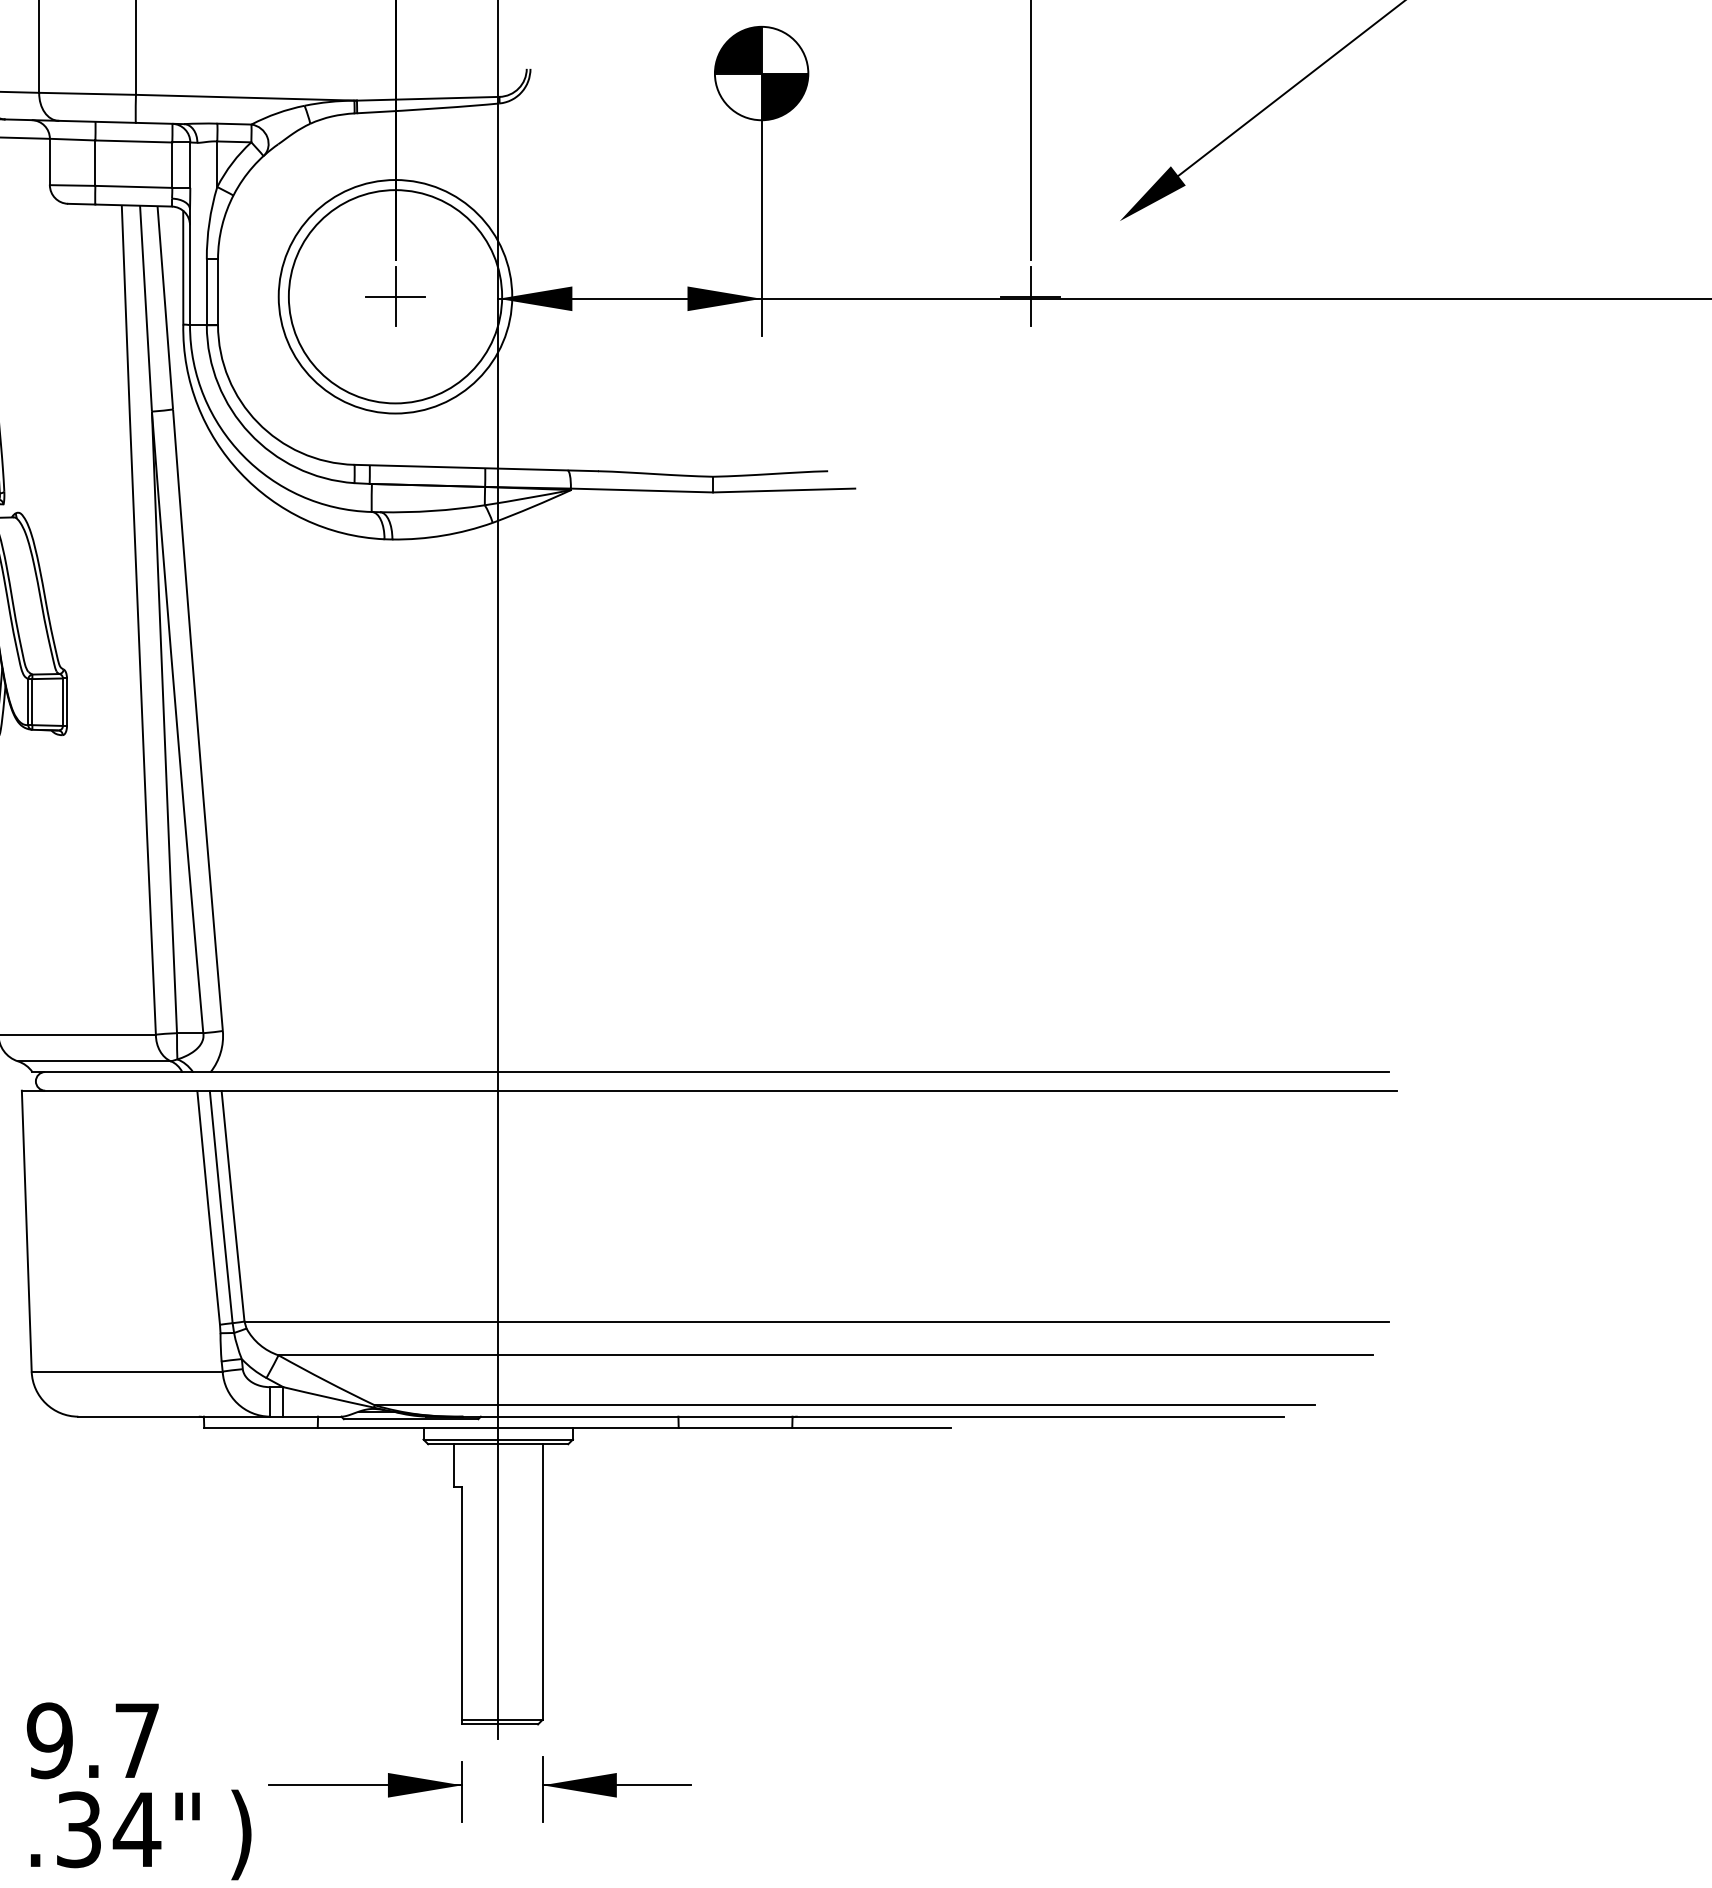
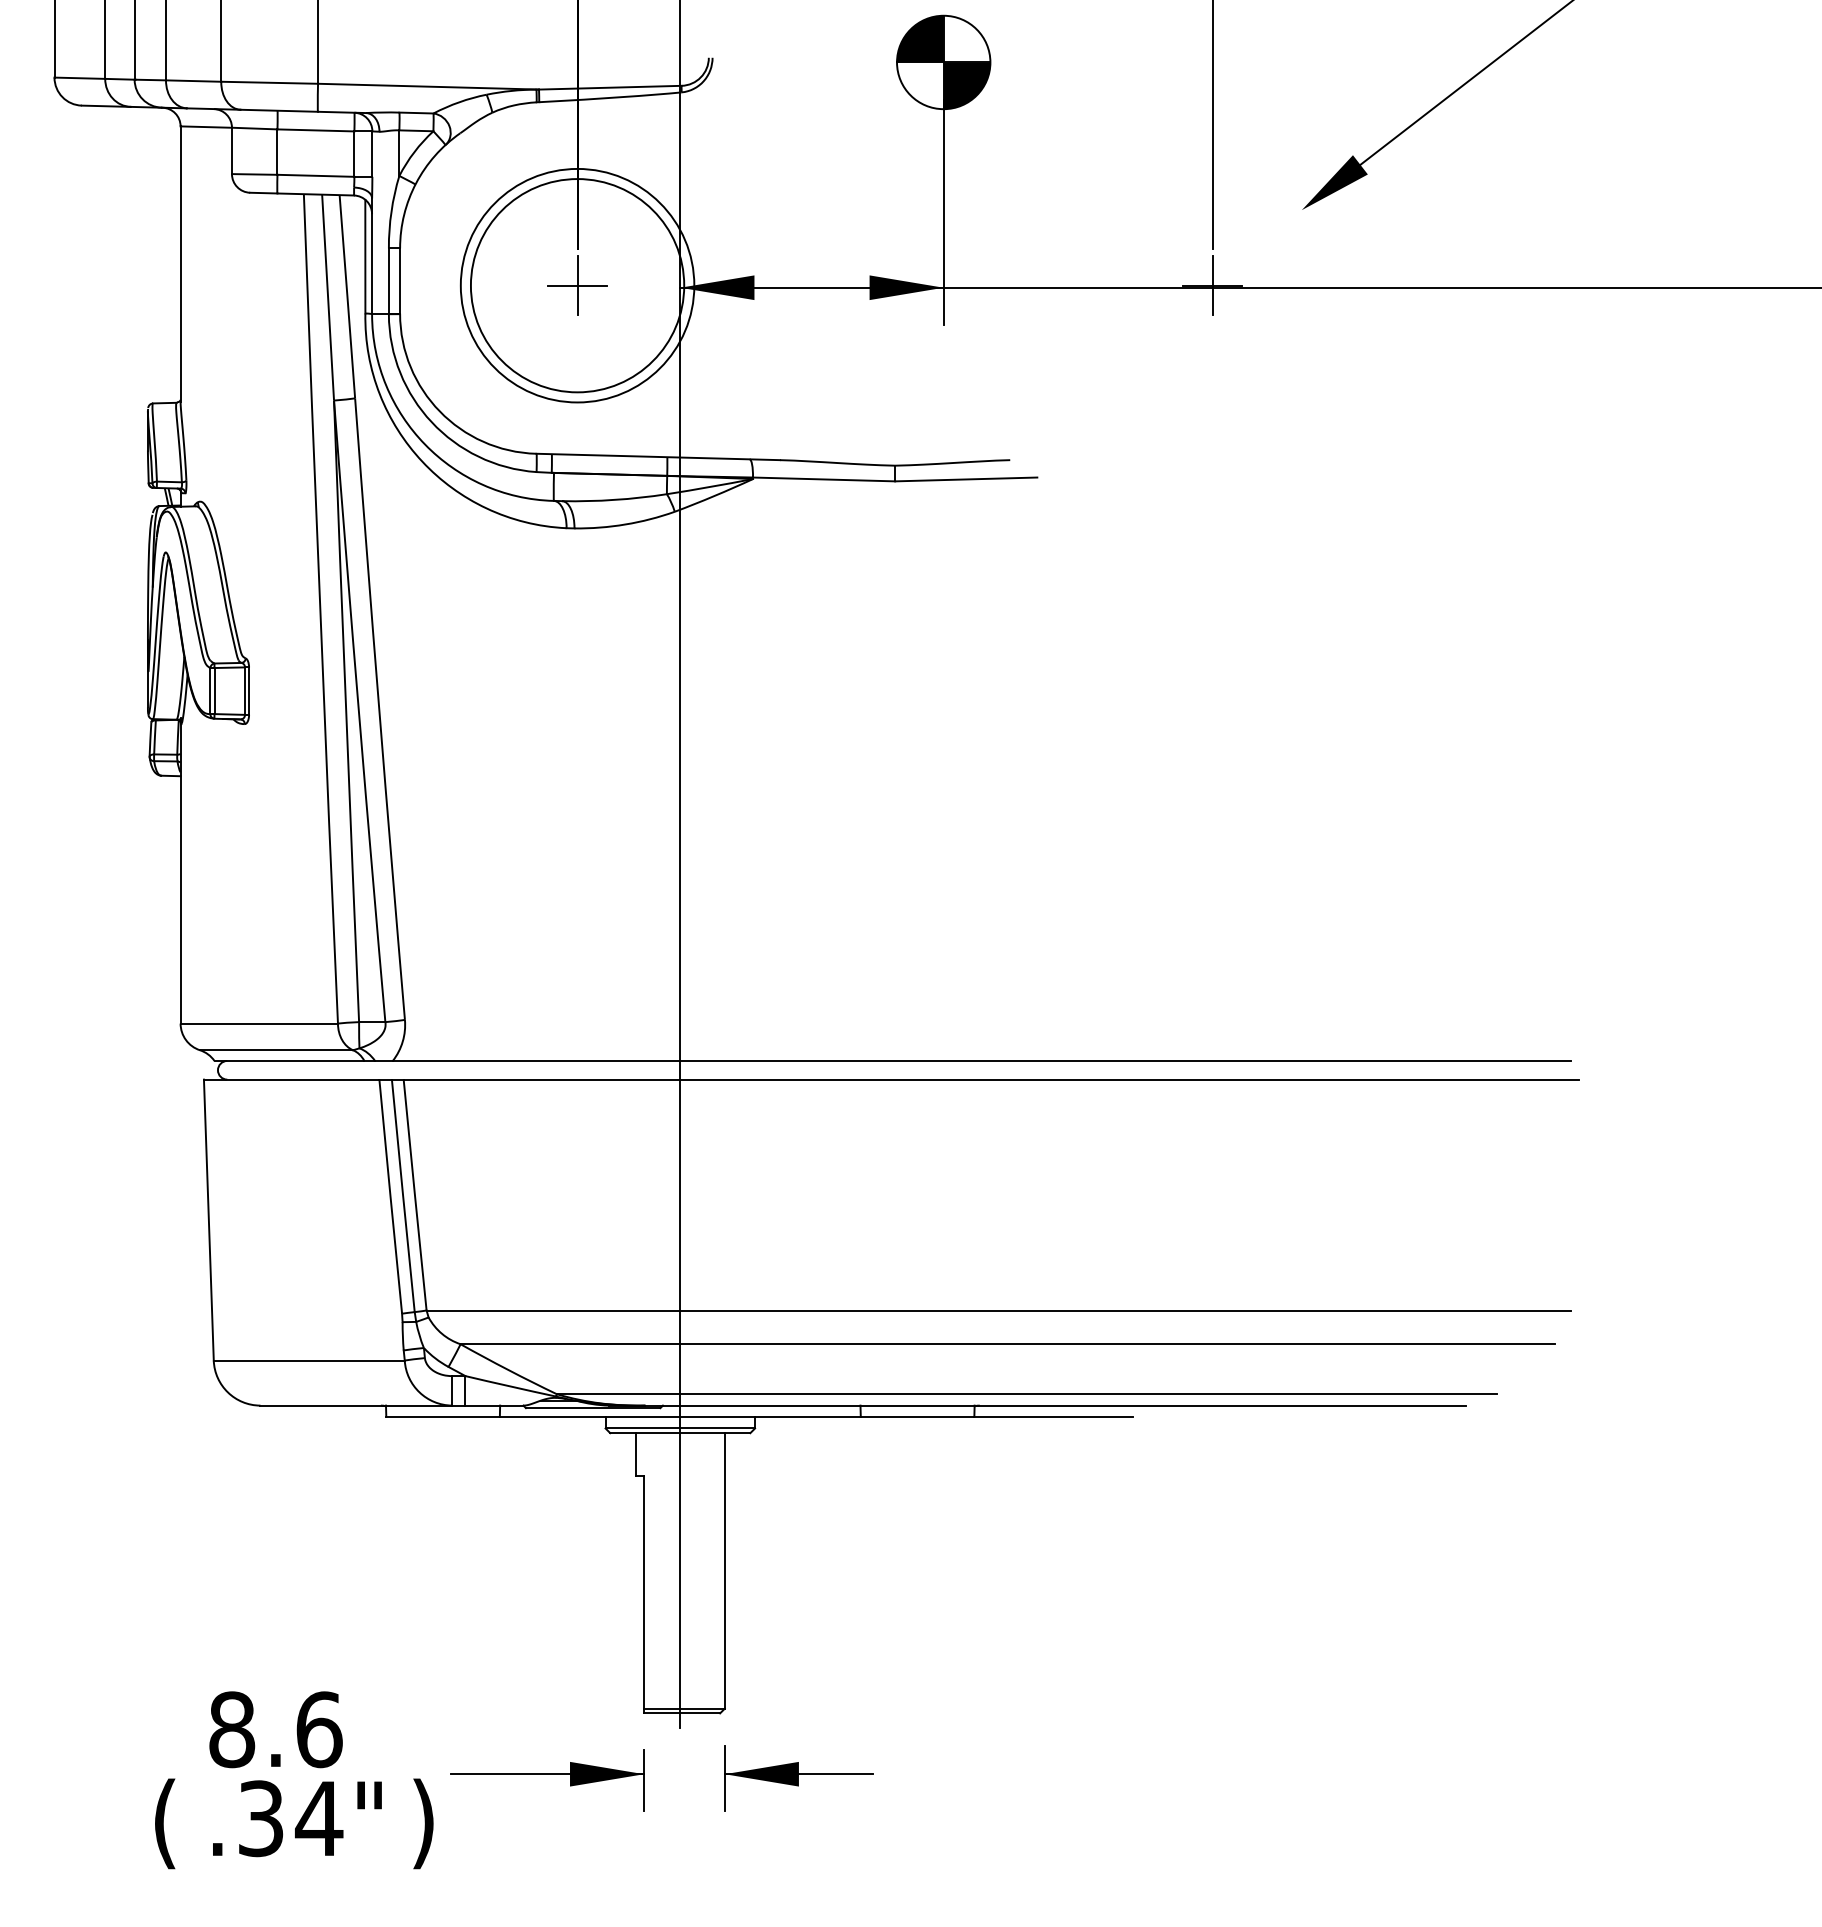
text: (93, 1740) -> (275, 1729), 9.7 -> 8.6

